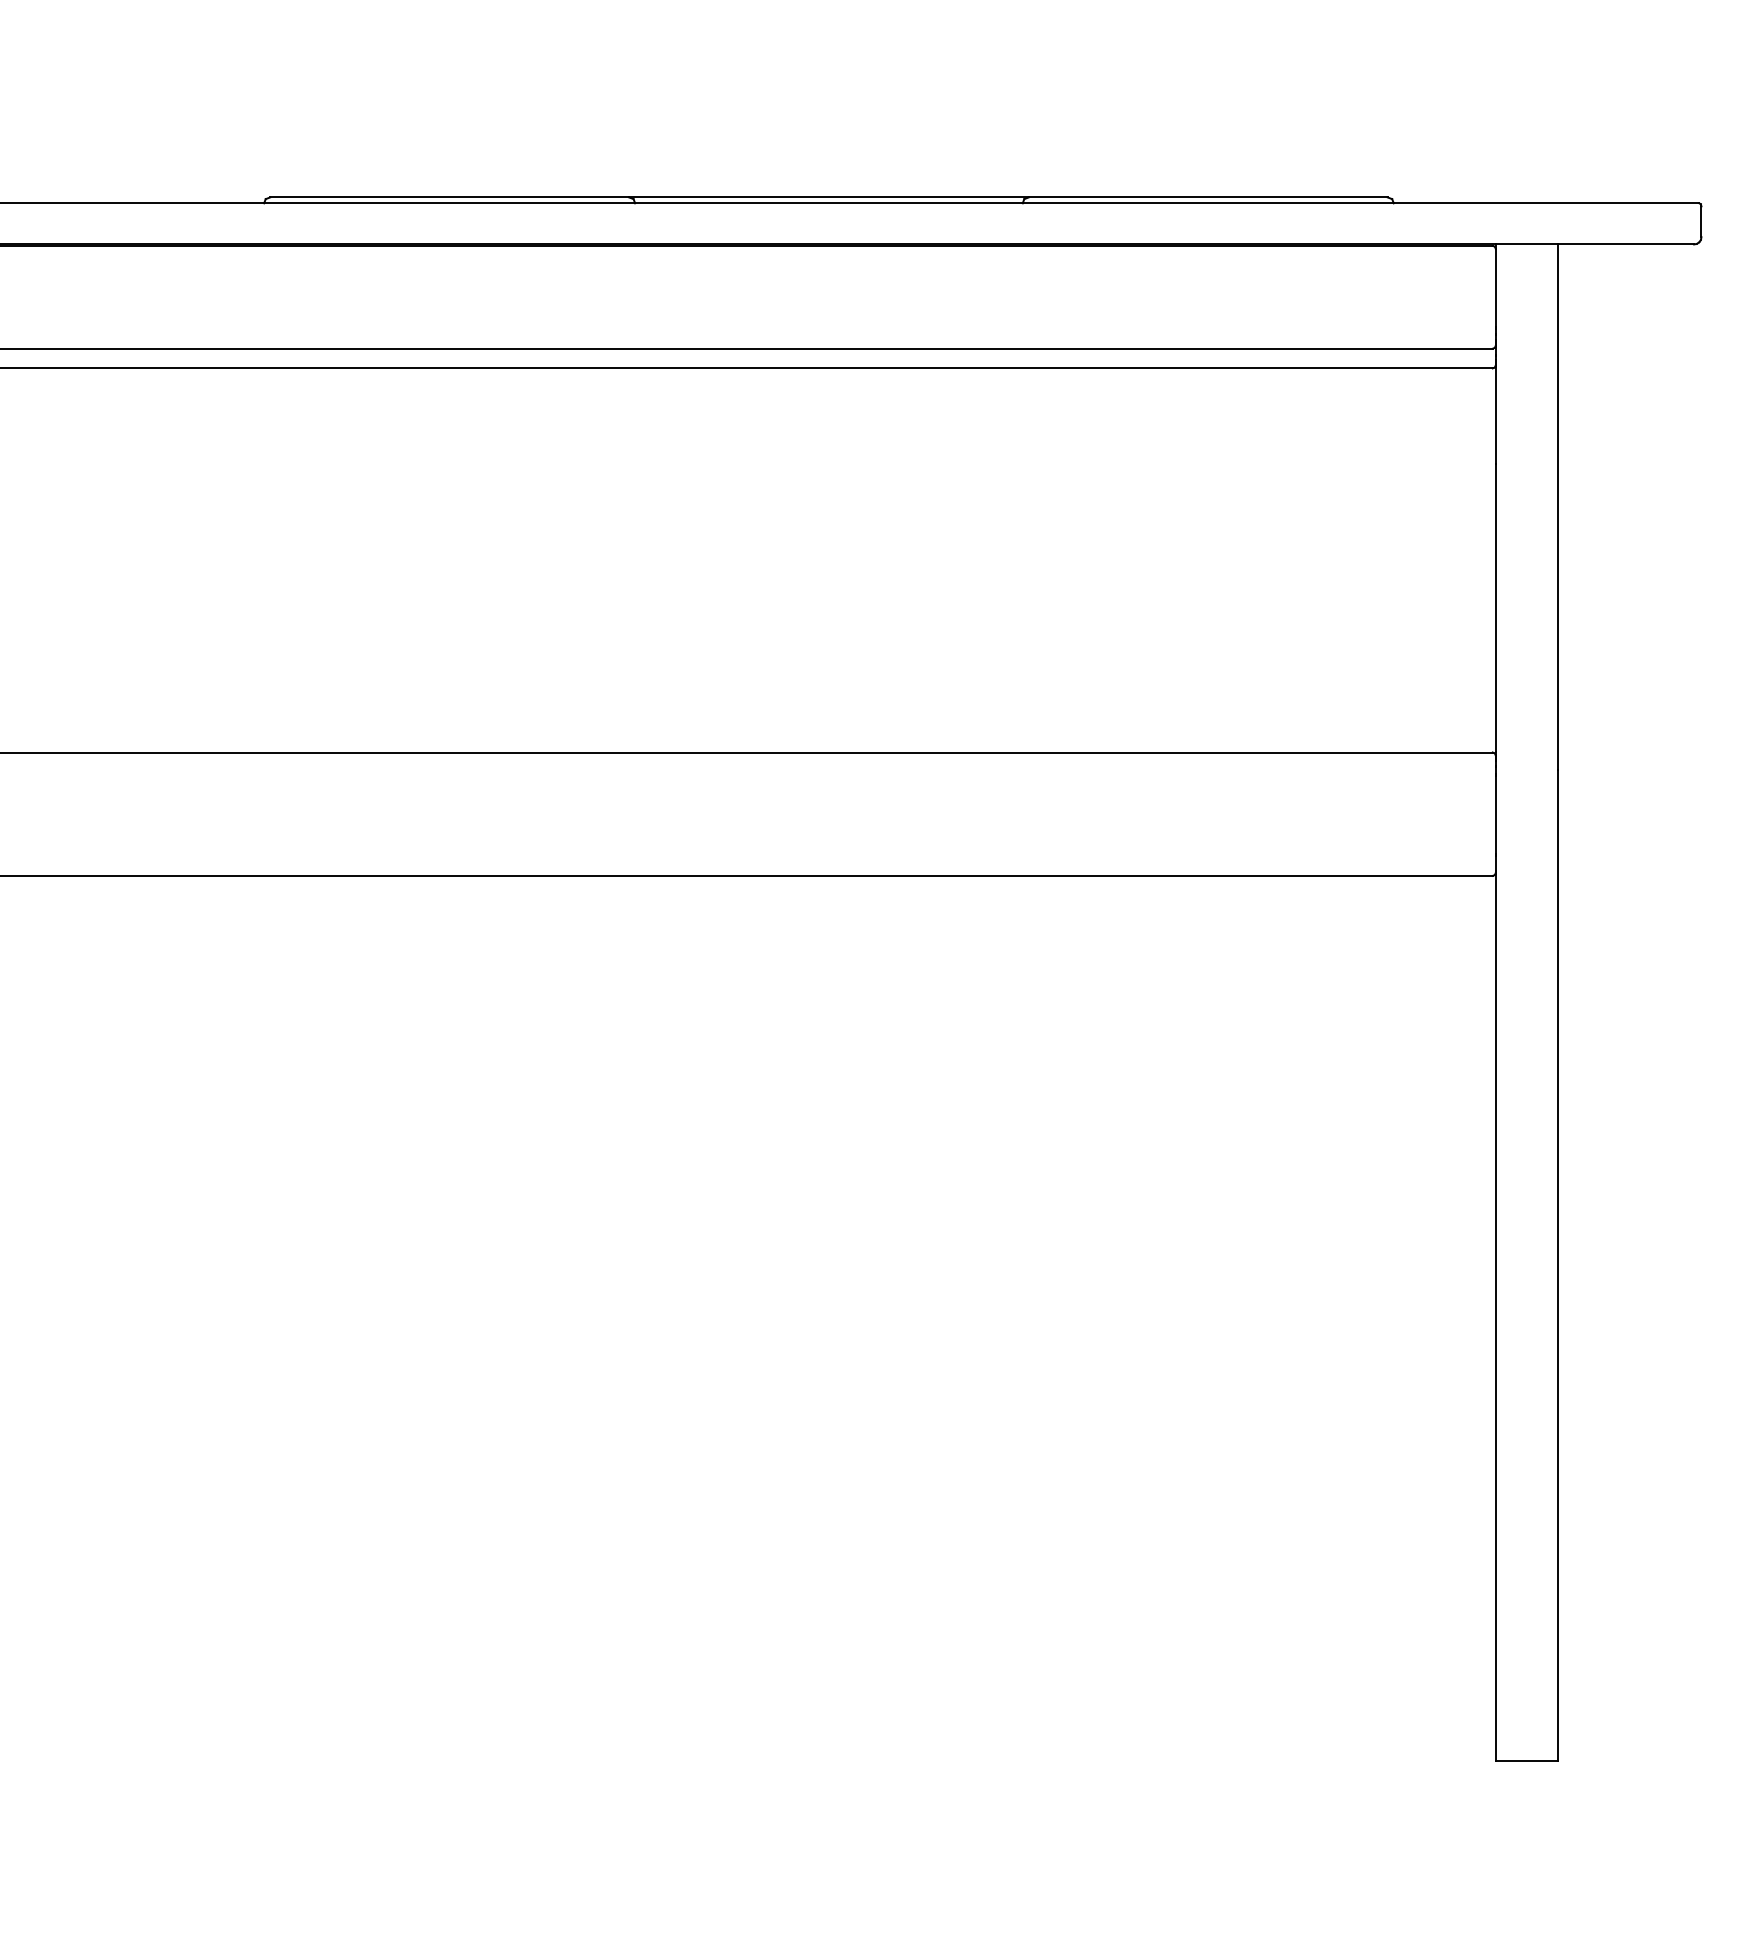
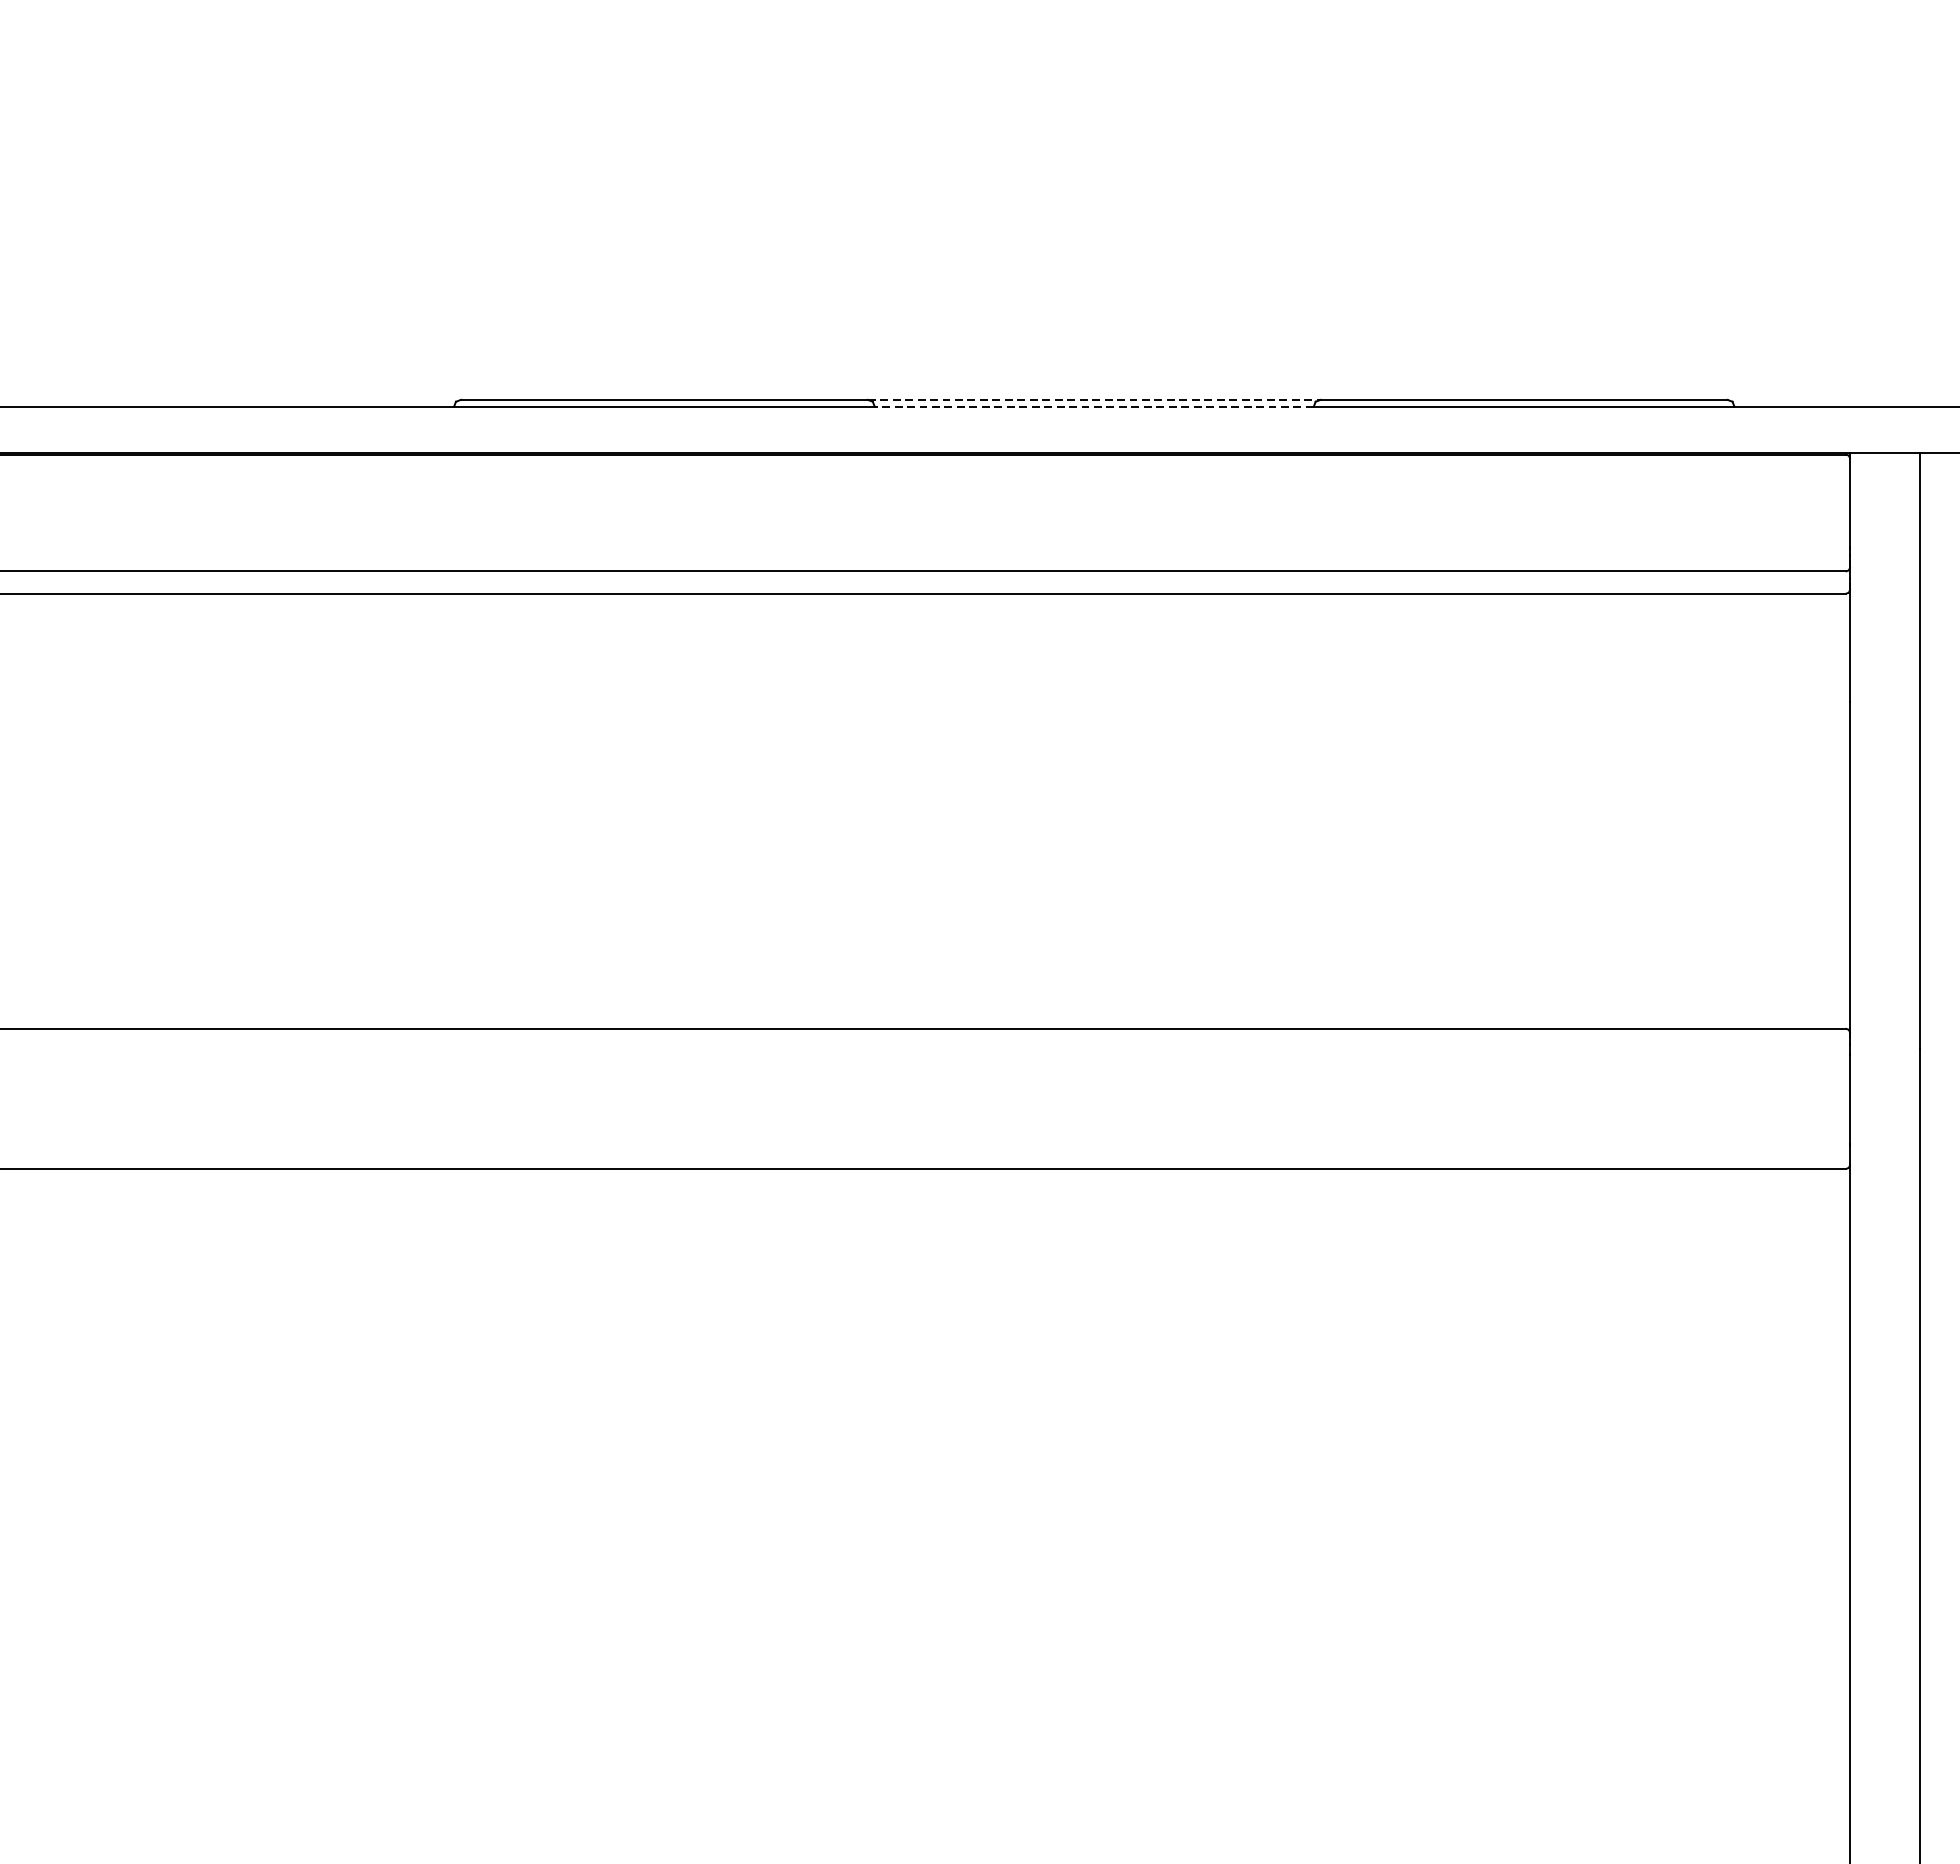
line: (828, 197) -> (1093, 399), solid -> dashed
line: (828, 203) -> (1093, 406), solid -> dashed

